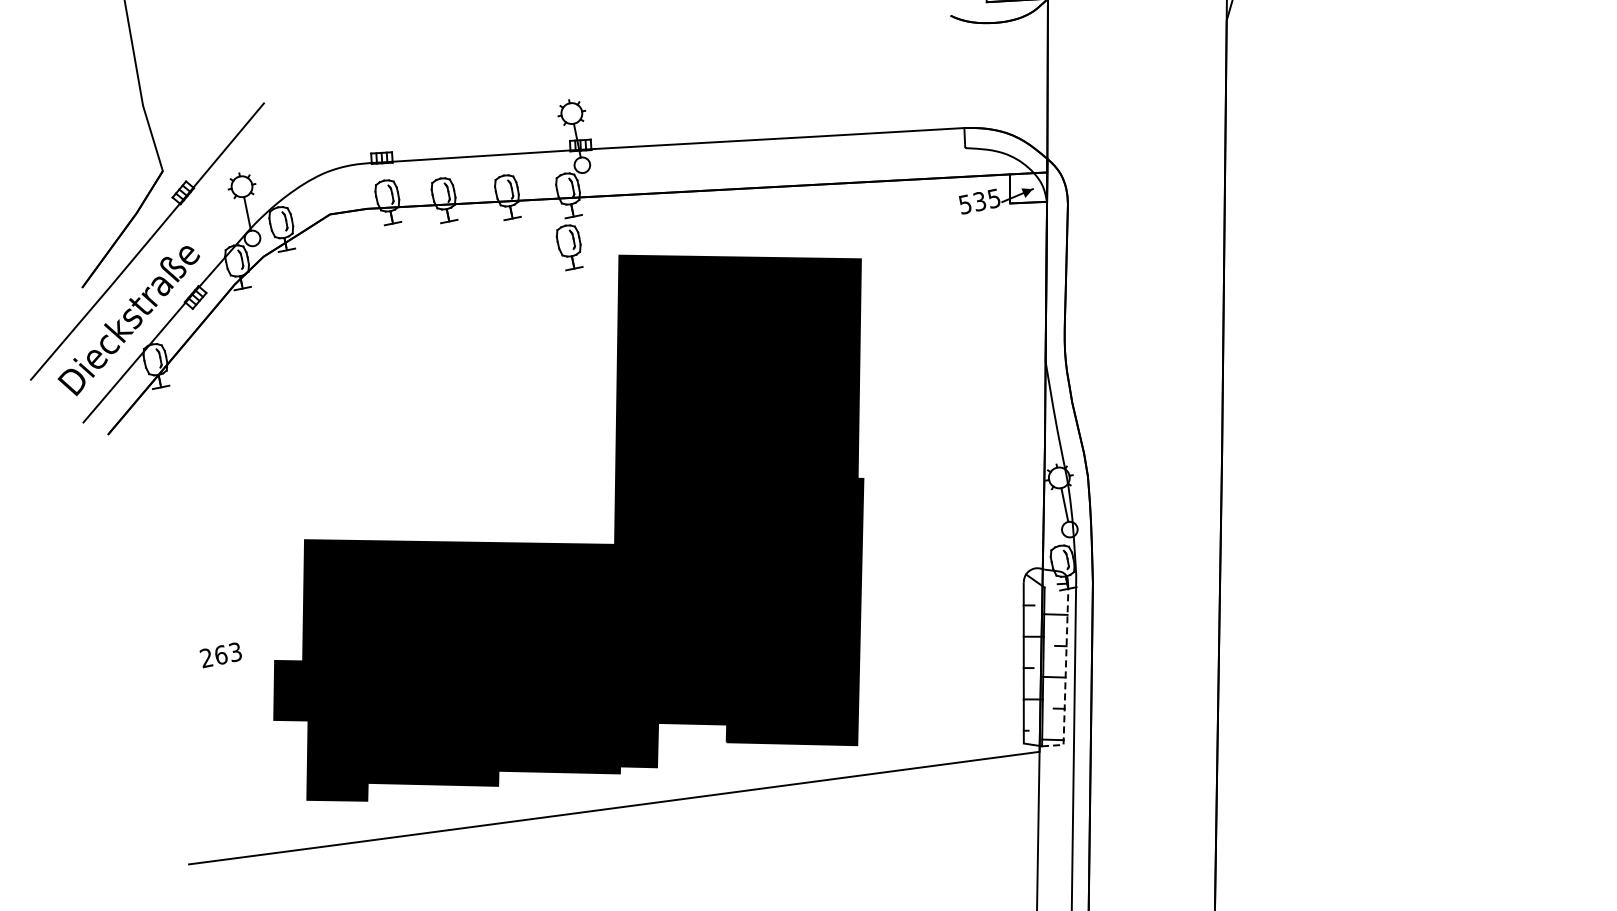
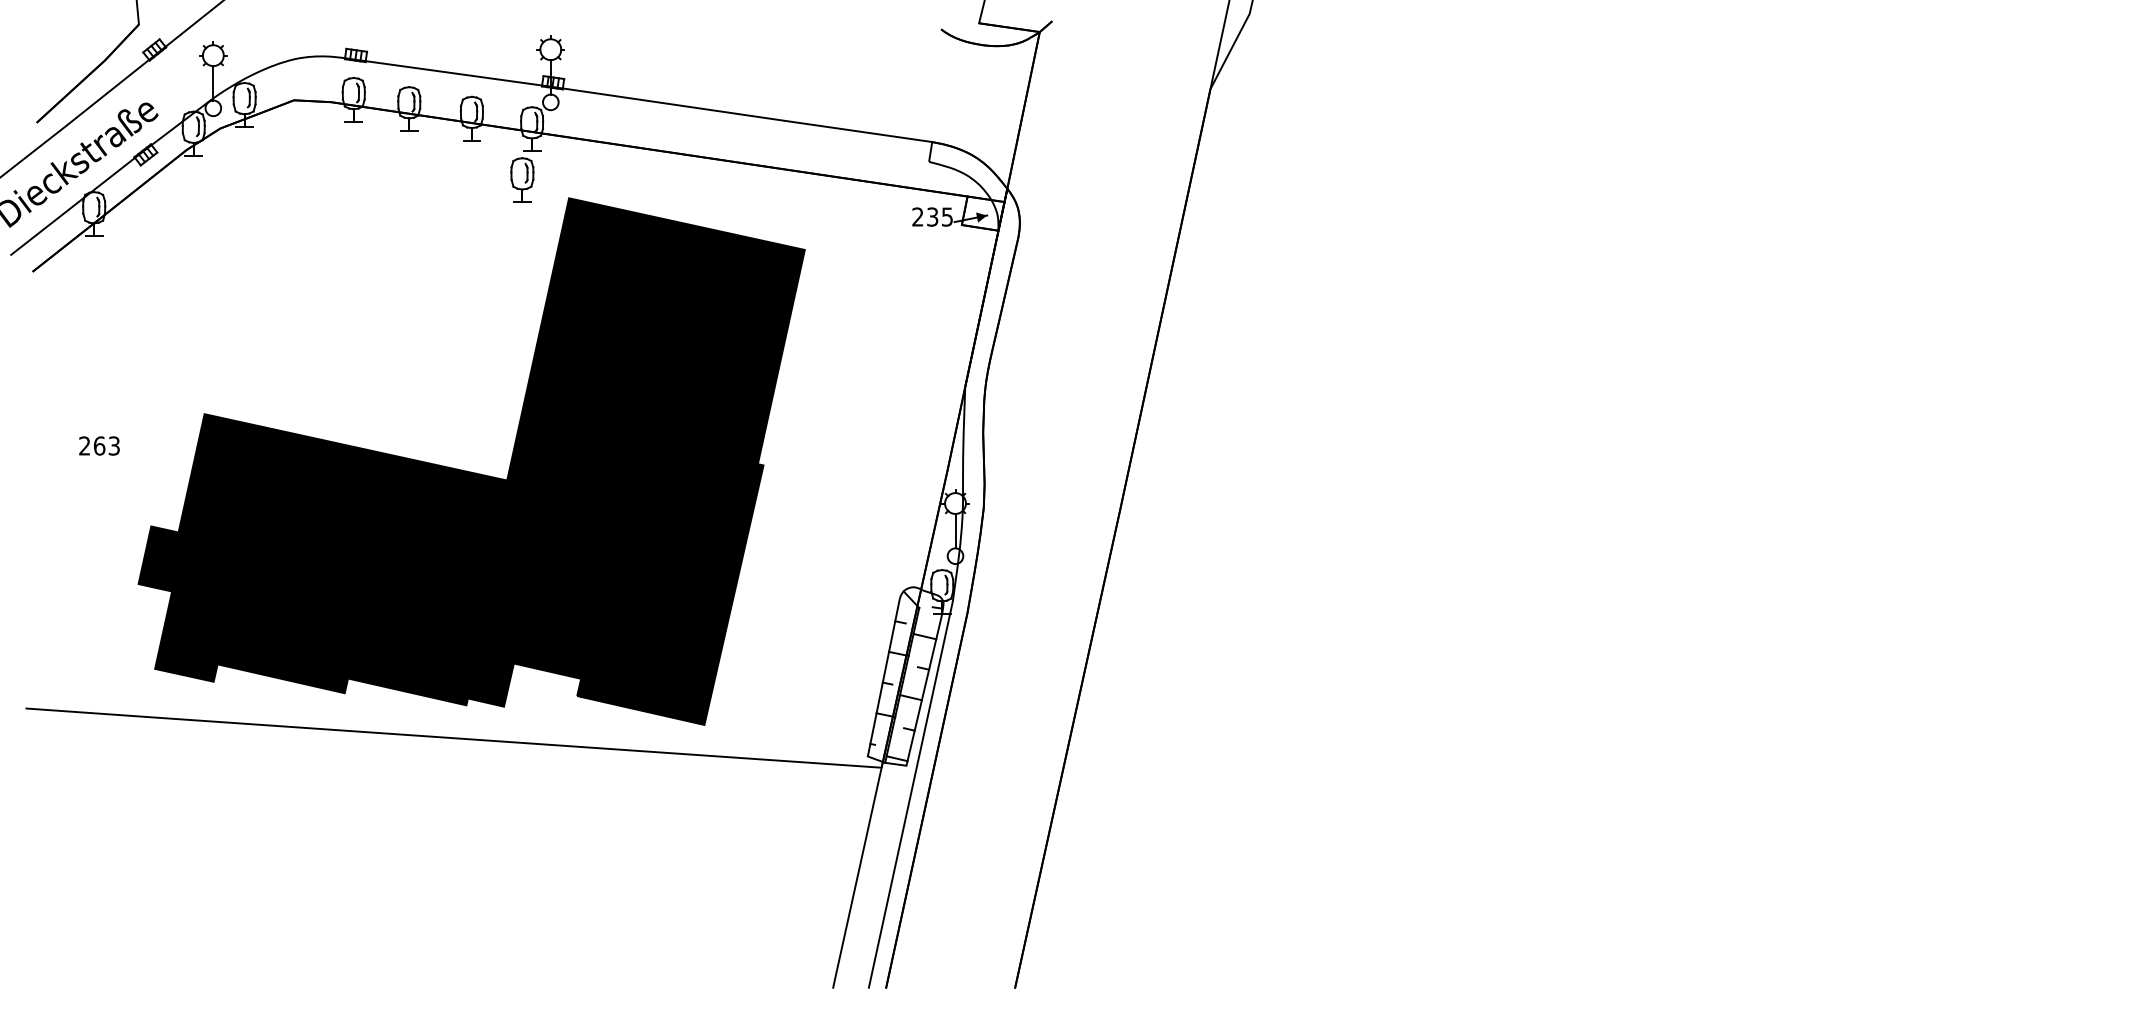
text: (964, 204) -> (917, 216), 535 -> 235
text: (220, 654) -> (99, 445), moved
line: (1065, 677) -> (921, 700), dashed -> solid

